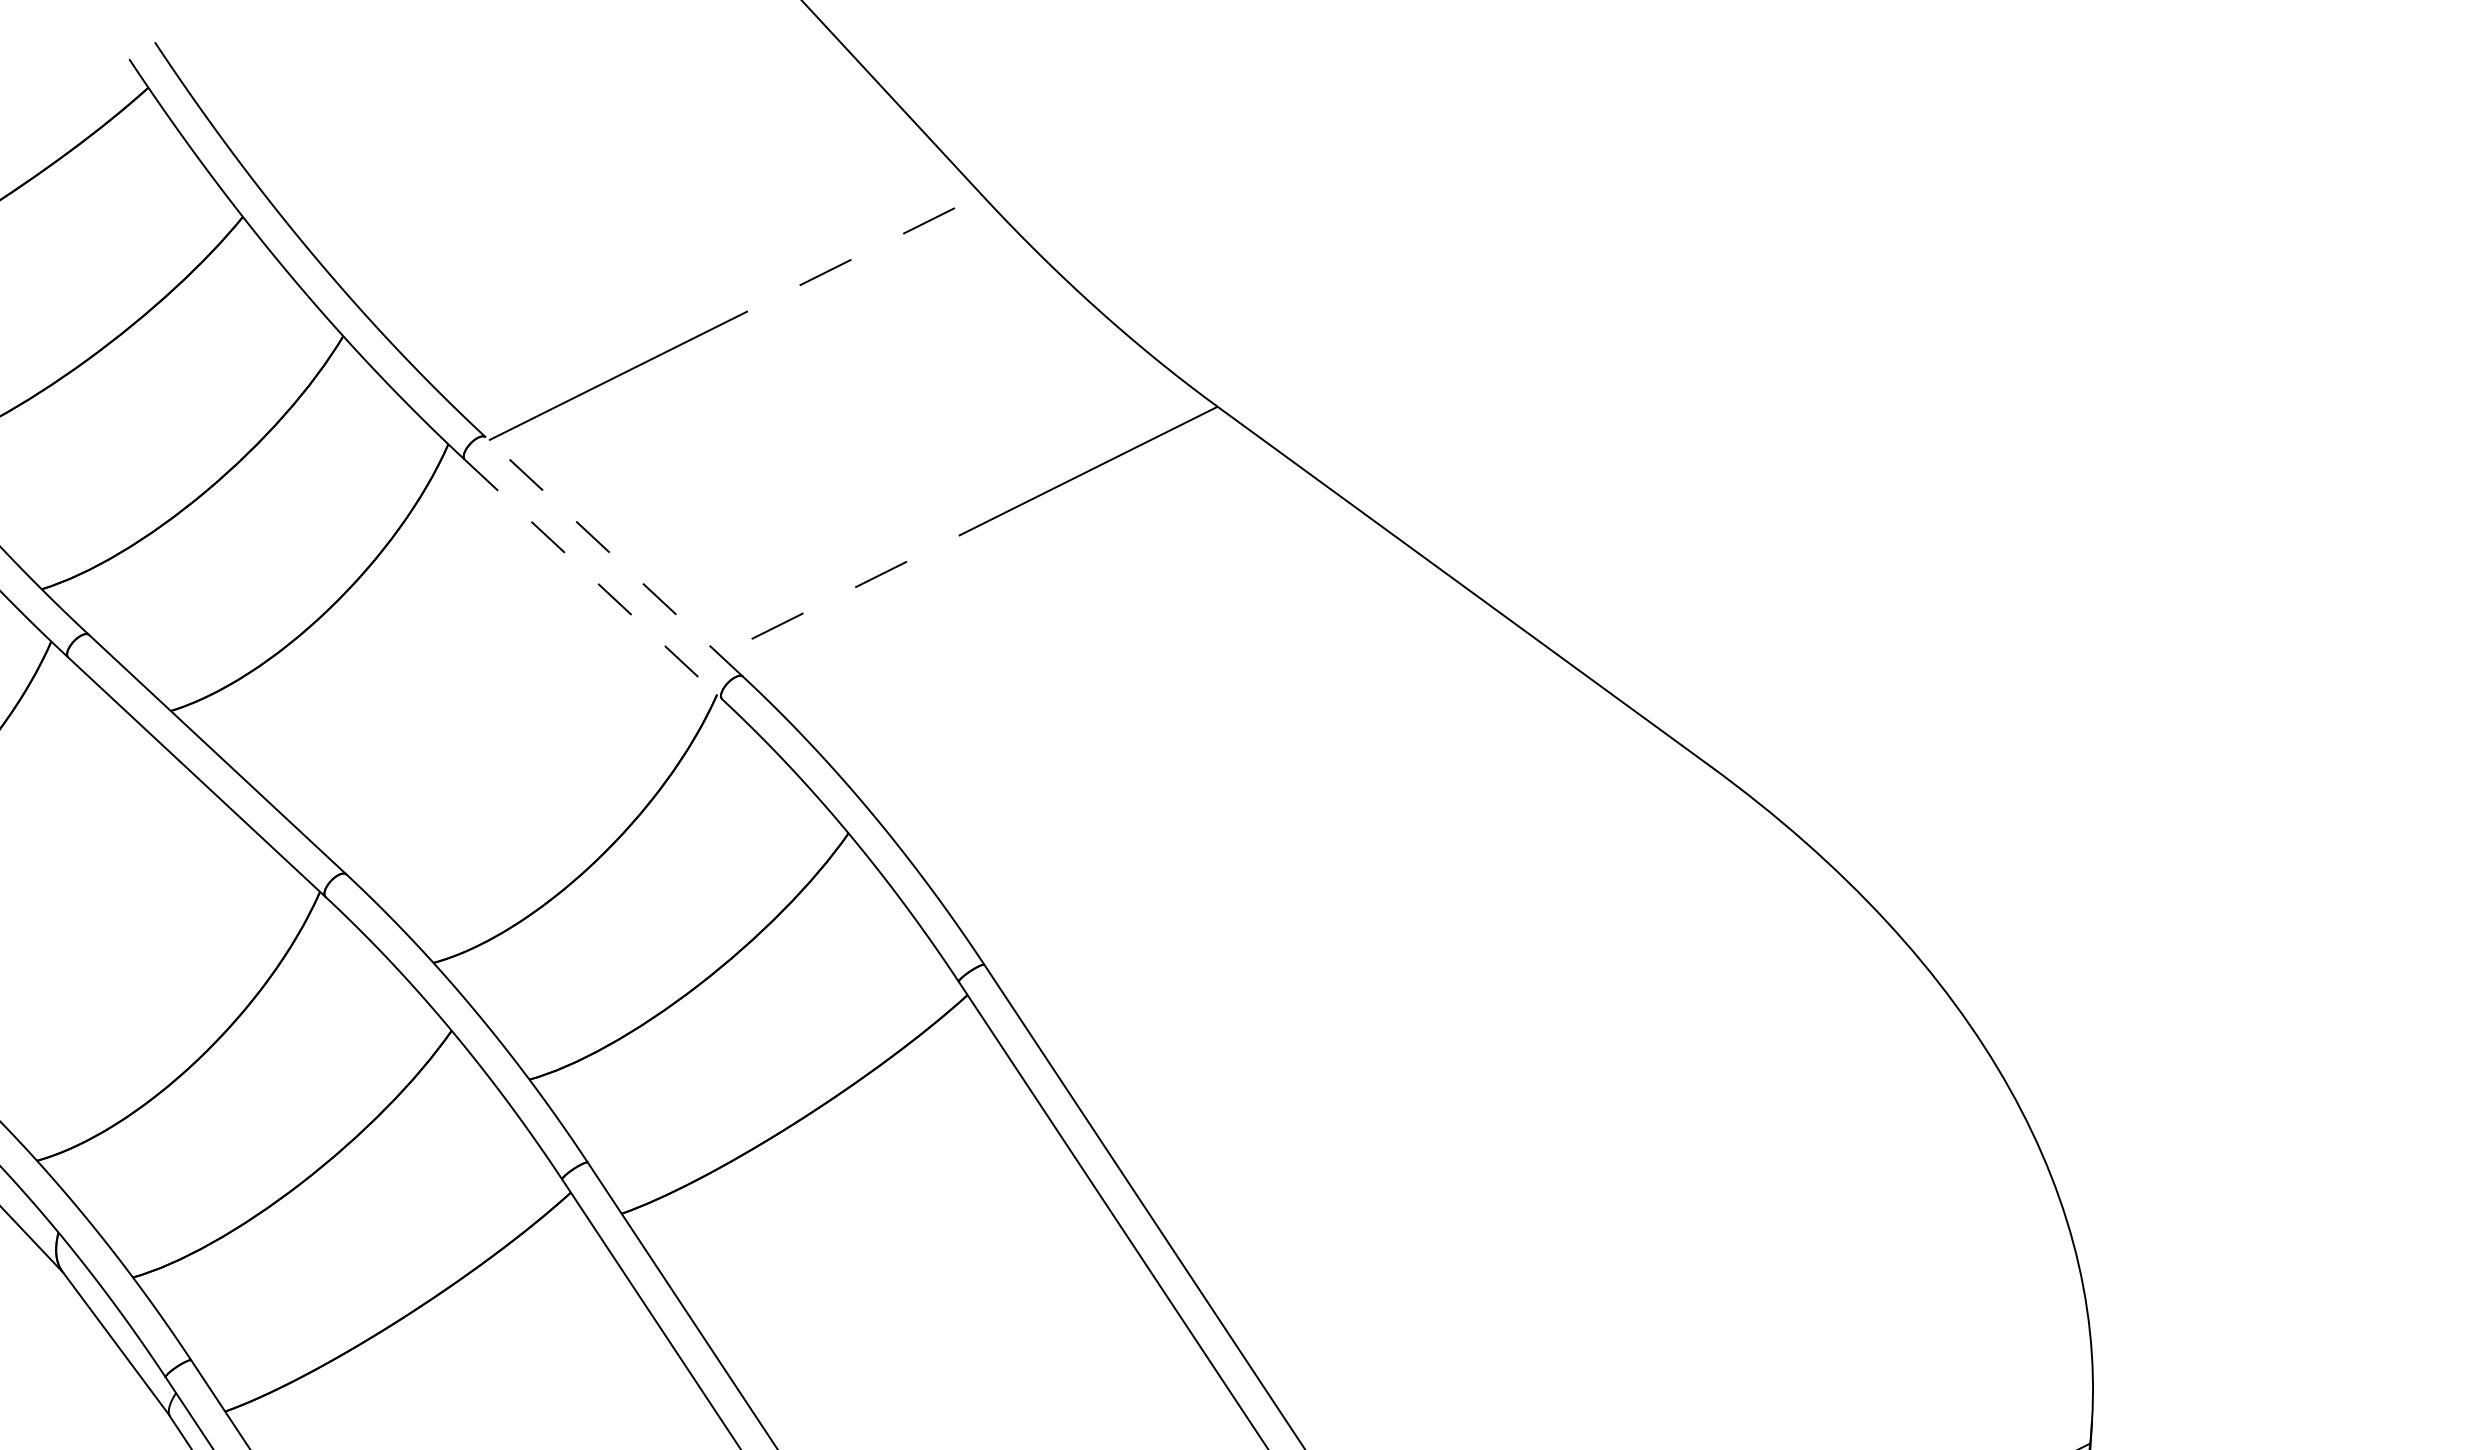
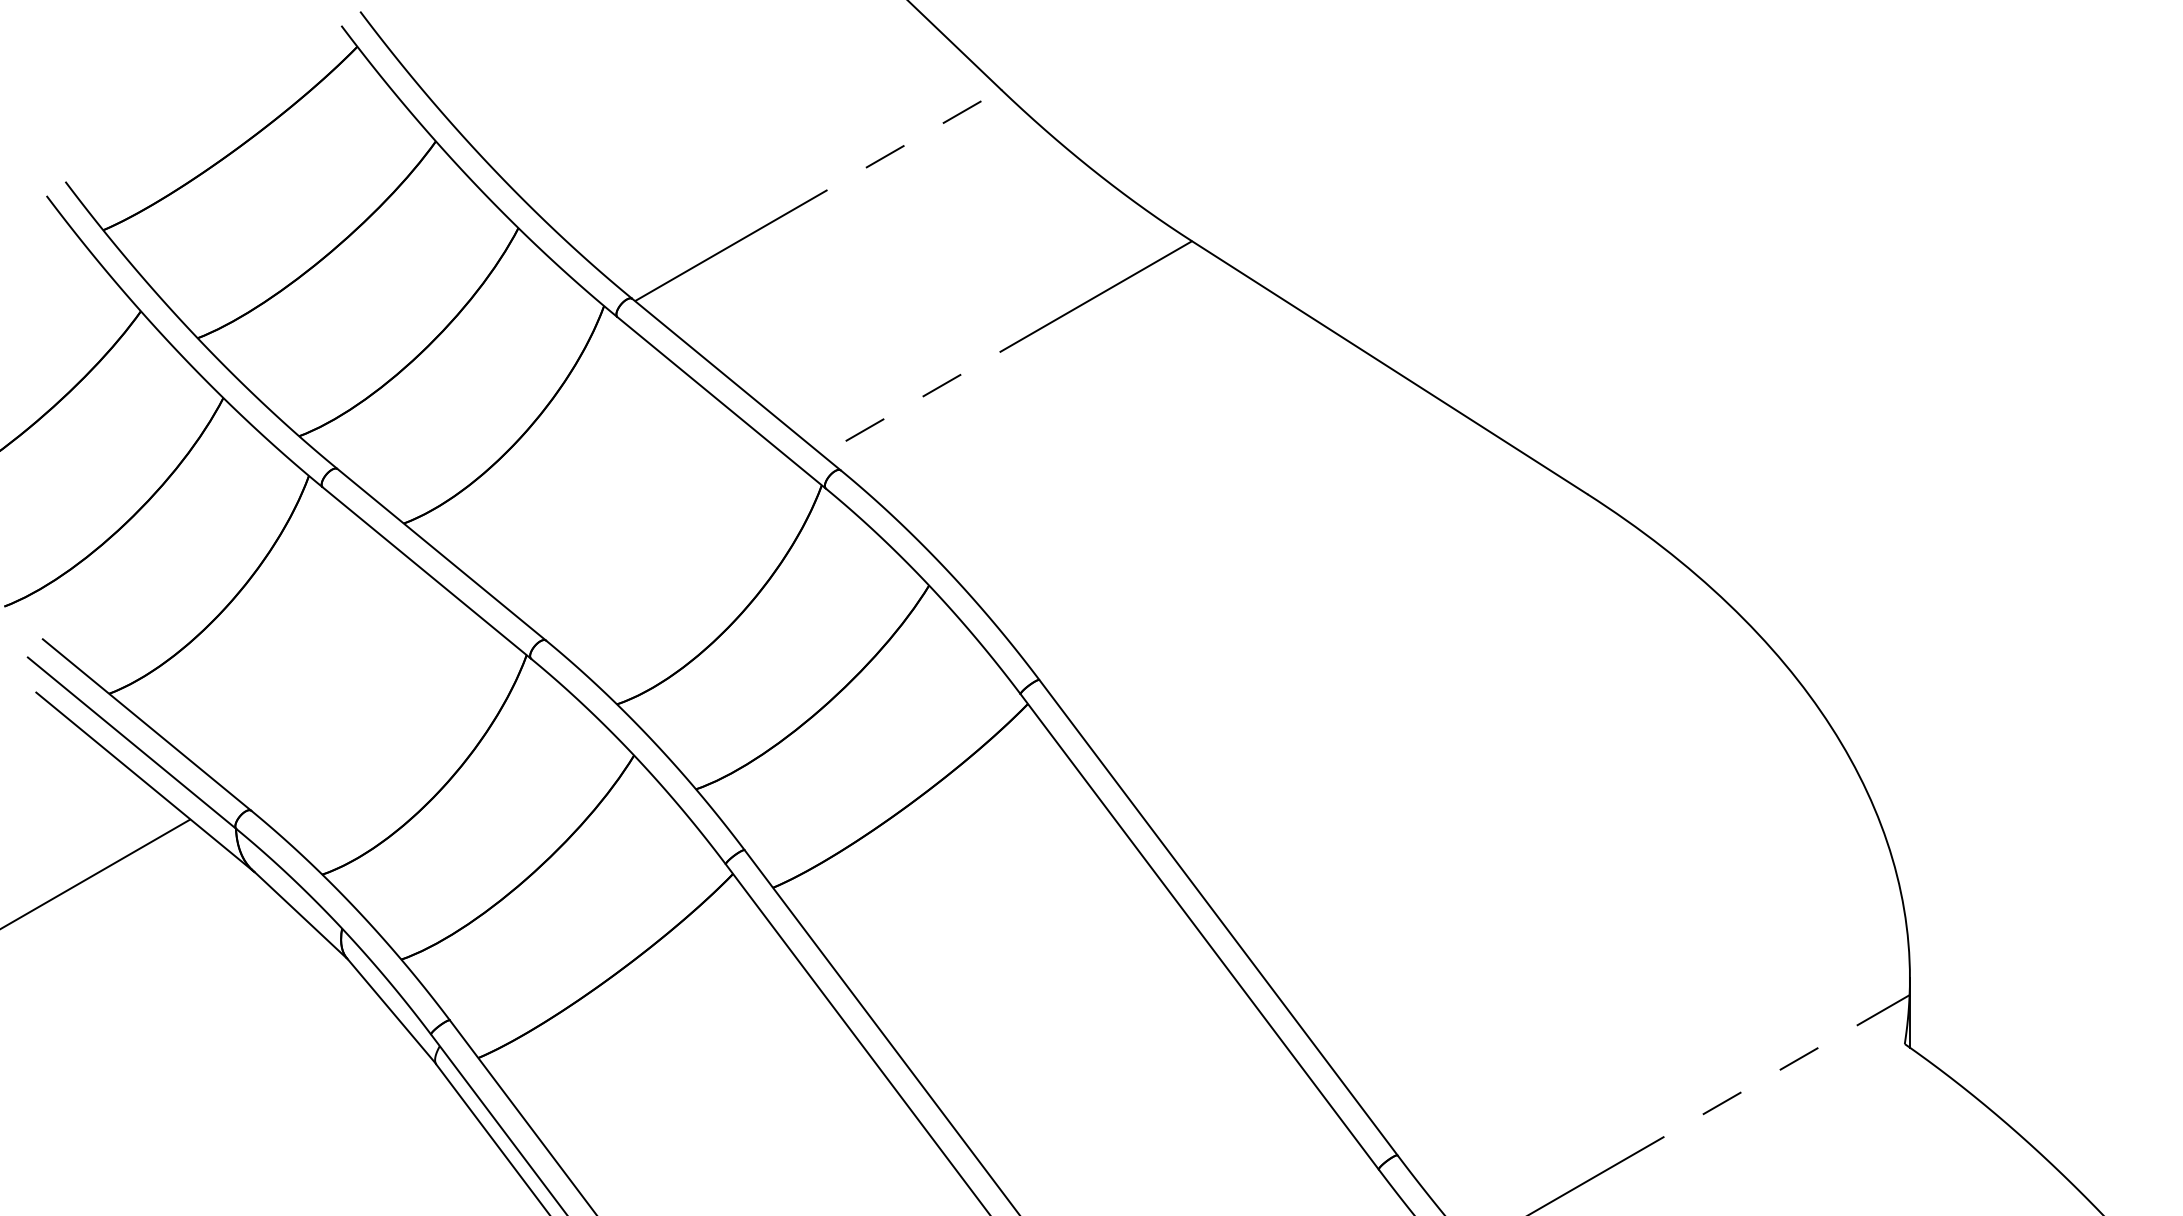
line: (614, 556) -> (736, 384), dashed -> solid
line: (593, 578) -> (721, 402), dashed -> solid

